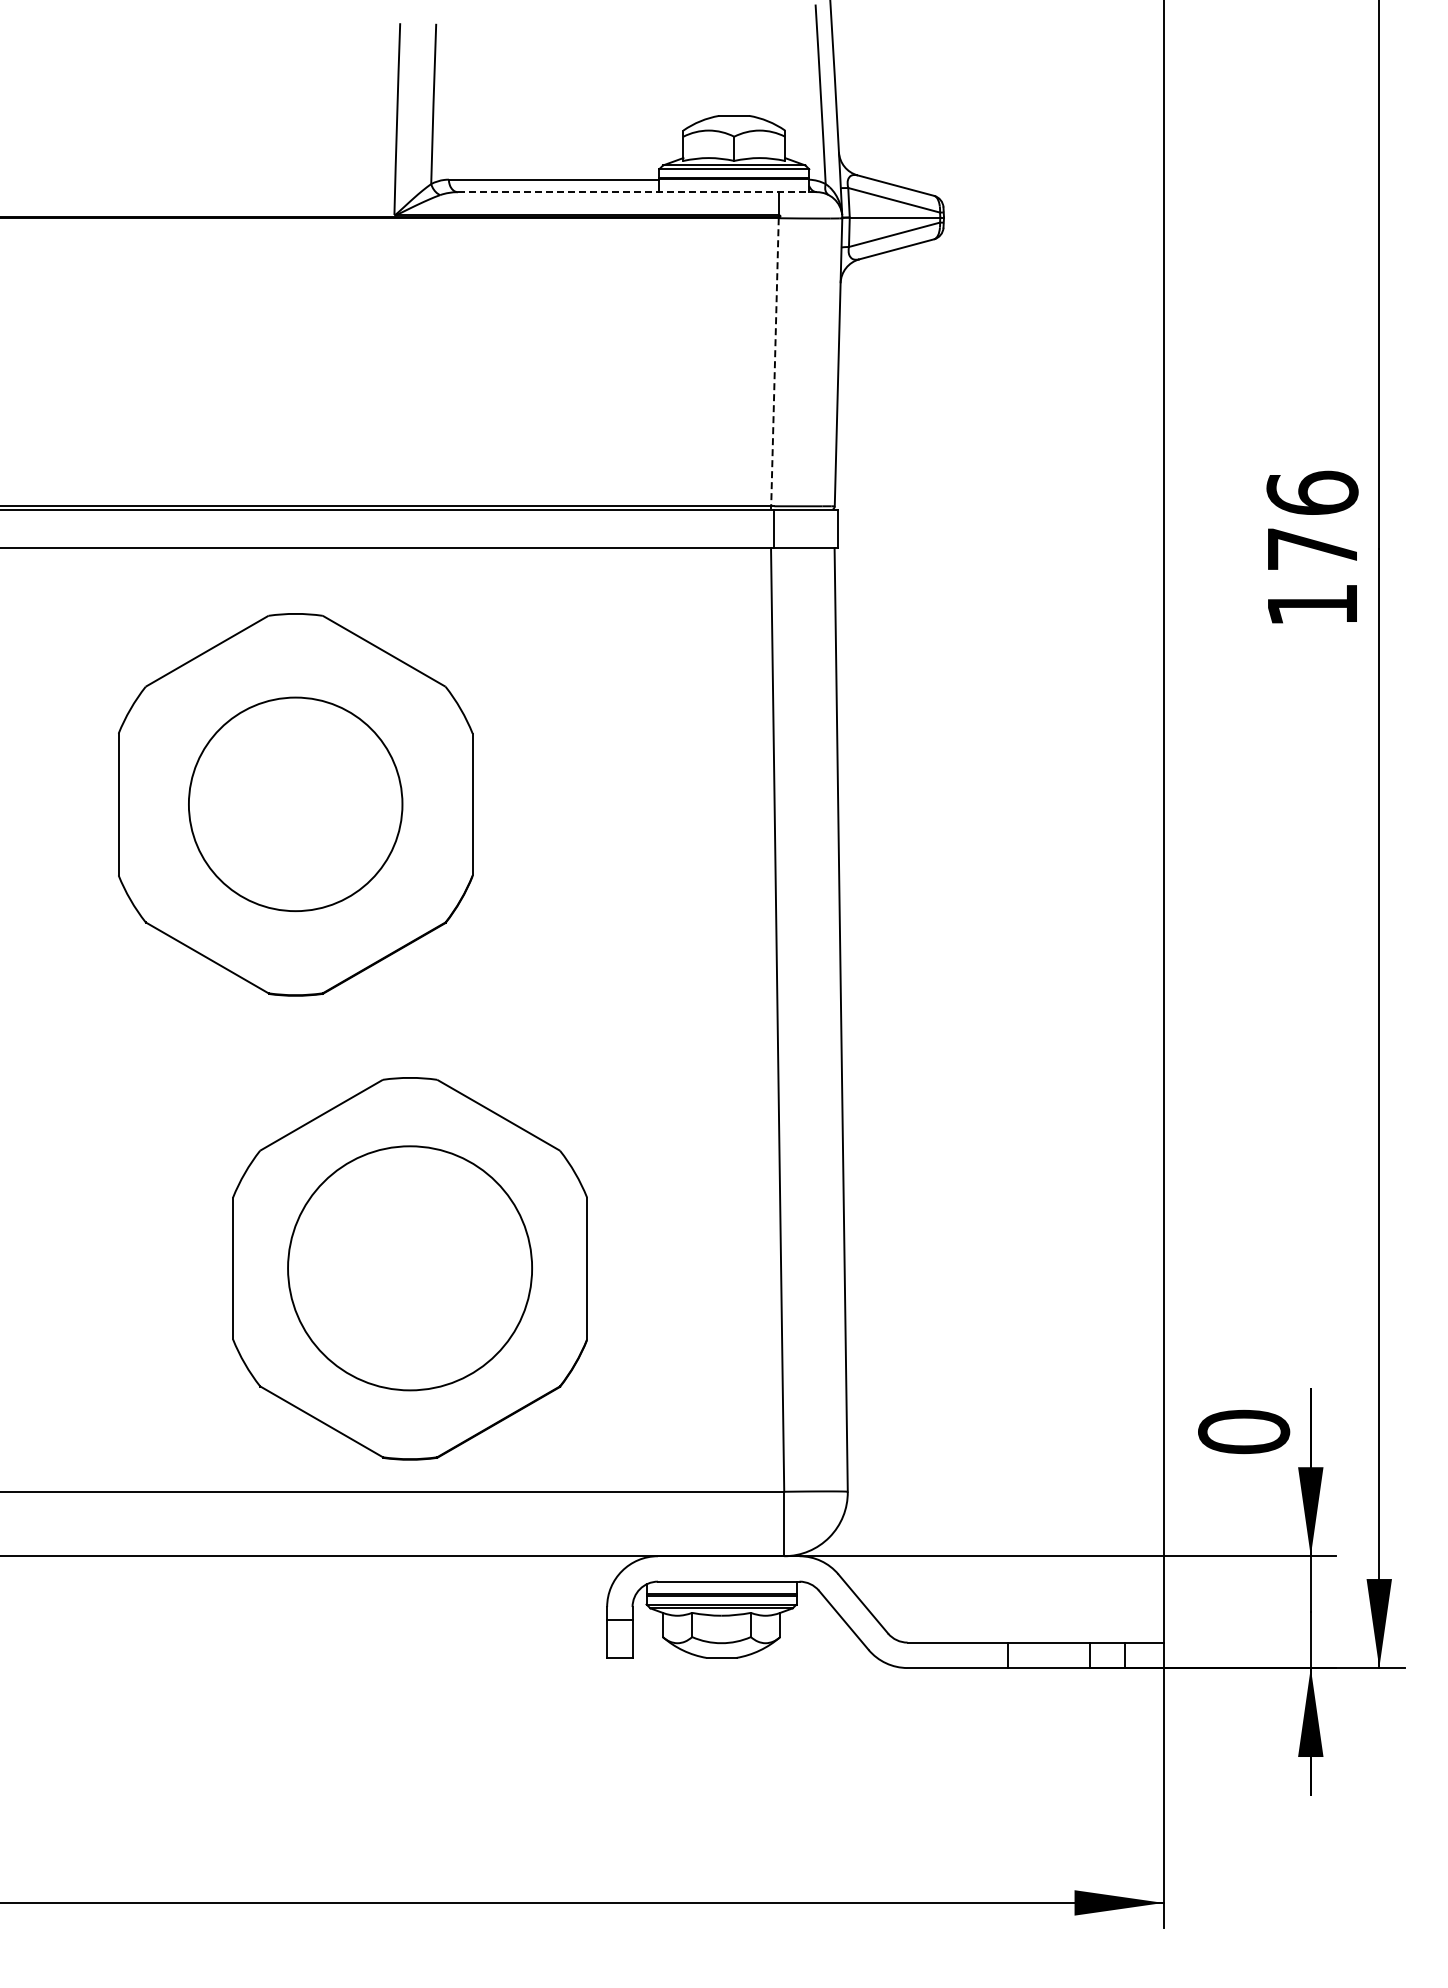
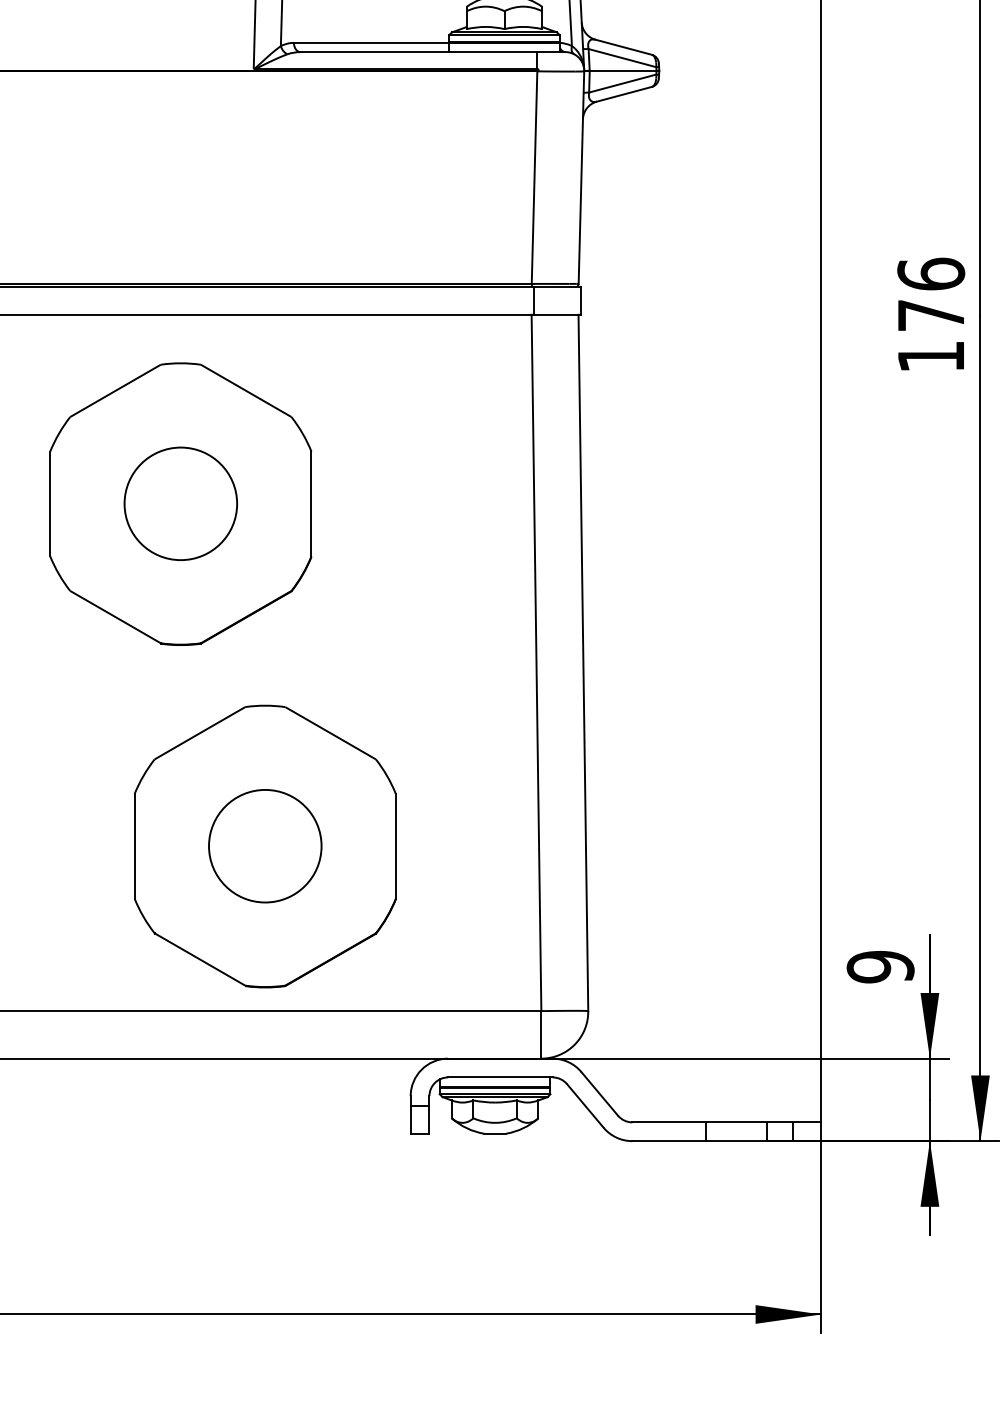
line: (637, 192) -> (433, 52), dashed -> solid
line: (774, 362) -> (534, 177), dashed -> solid
circle: (295, 804) -> (180, 503), size x0.71
circle: (409, 1268) -> (264, 846), size x0.62
text: (1244, 1431) -> (880, 966), 0 -> 9

